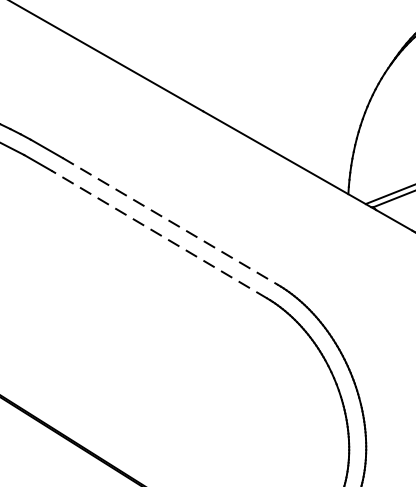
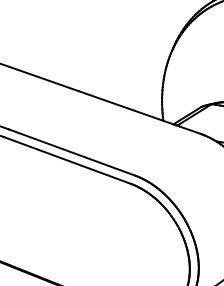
line: (171, 221) -> (72, 152), dashed -> solid
line: (159, 234) -> (67, 160), dashed -> solid

